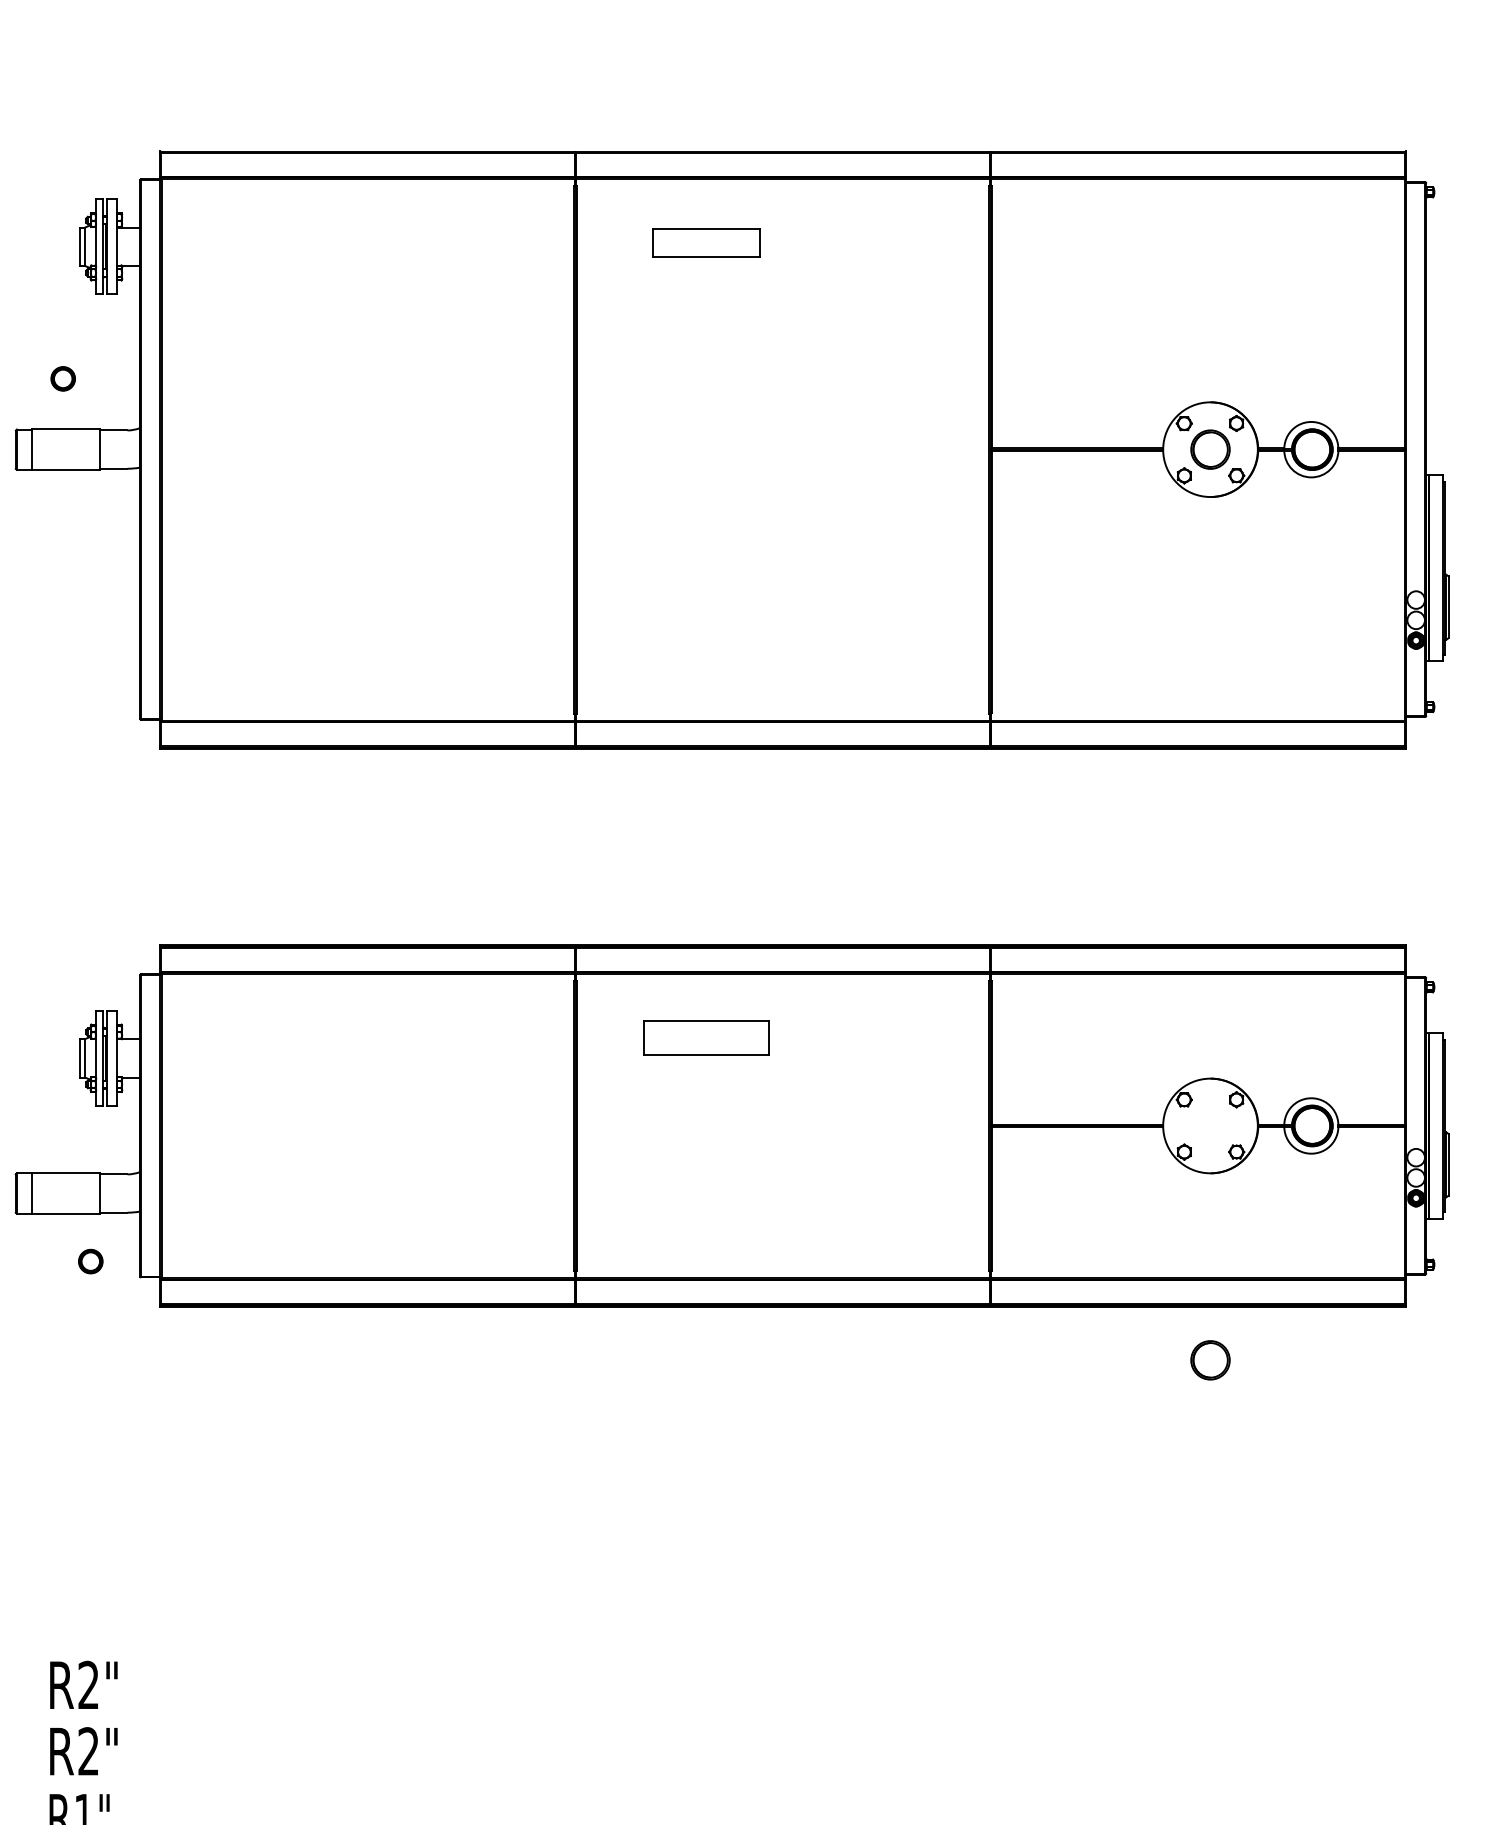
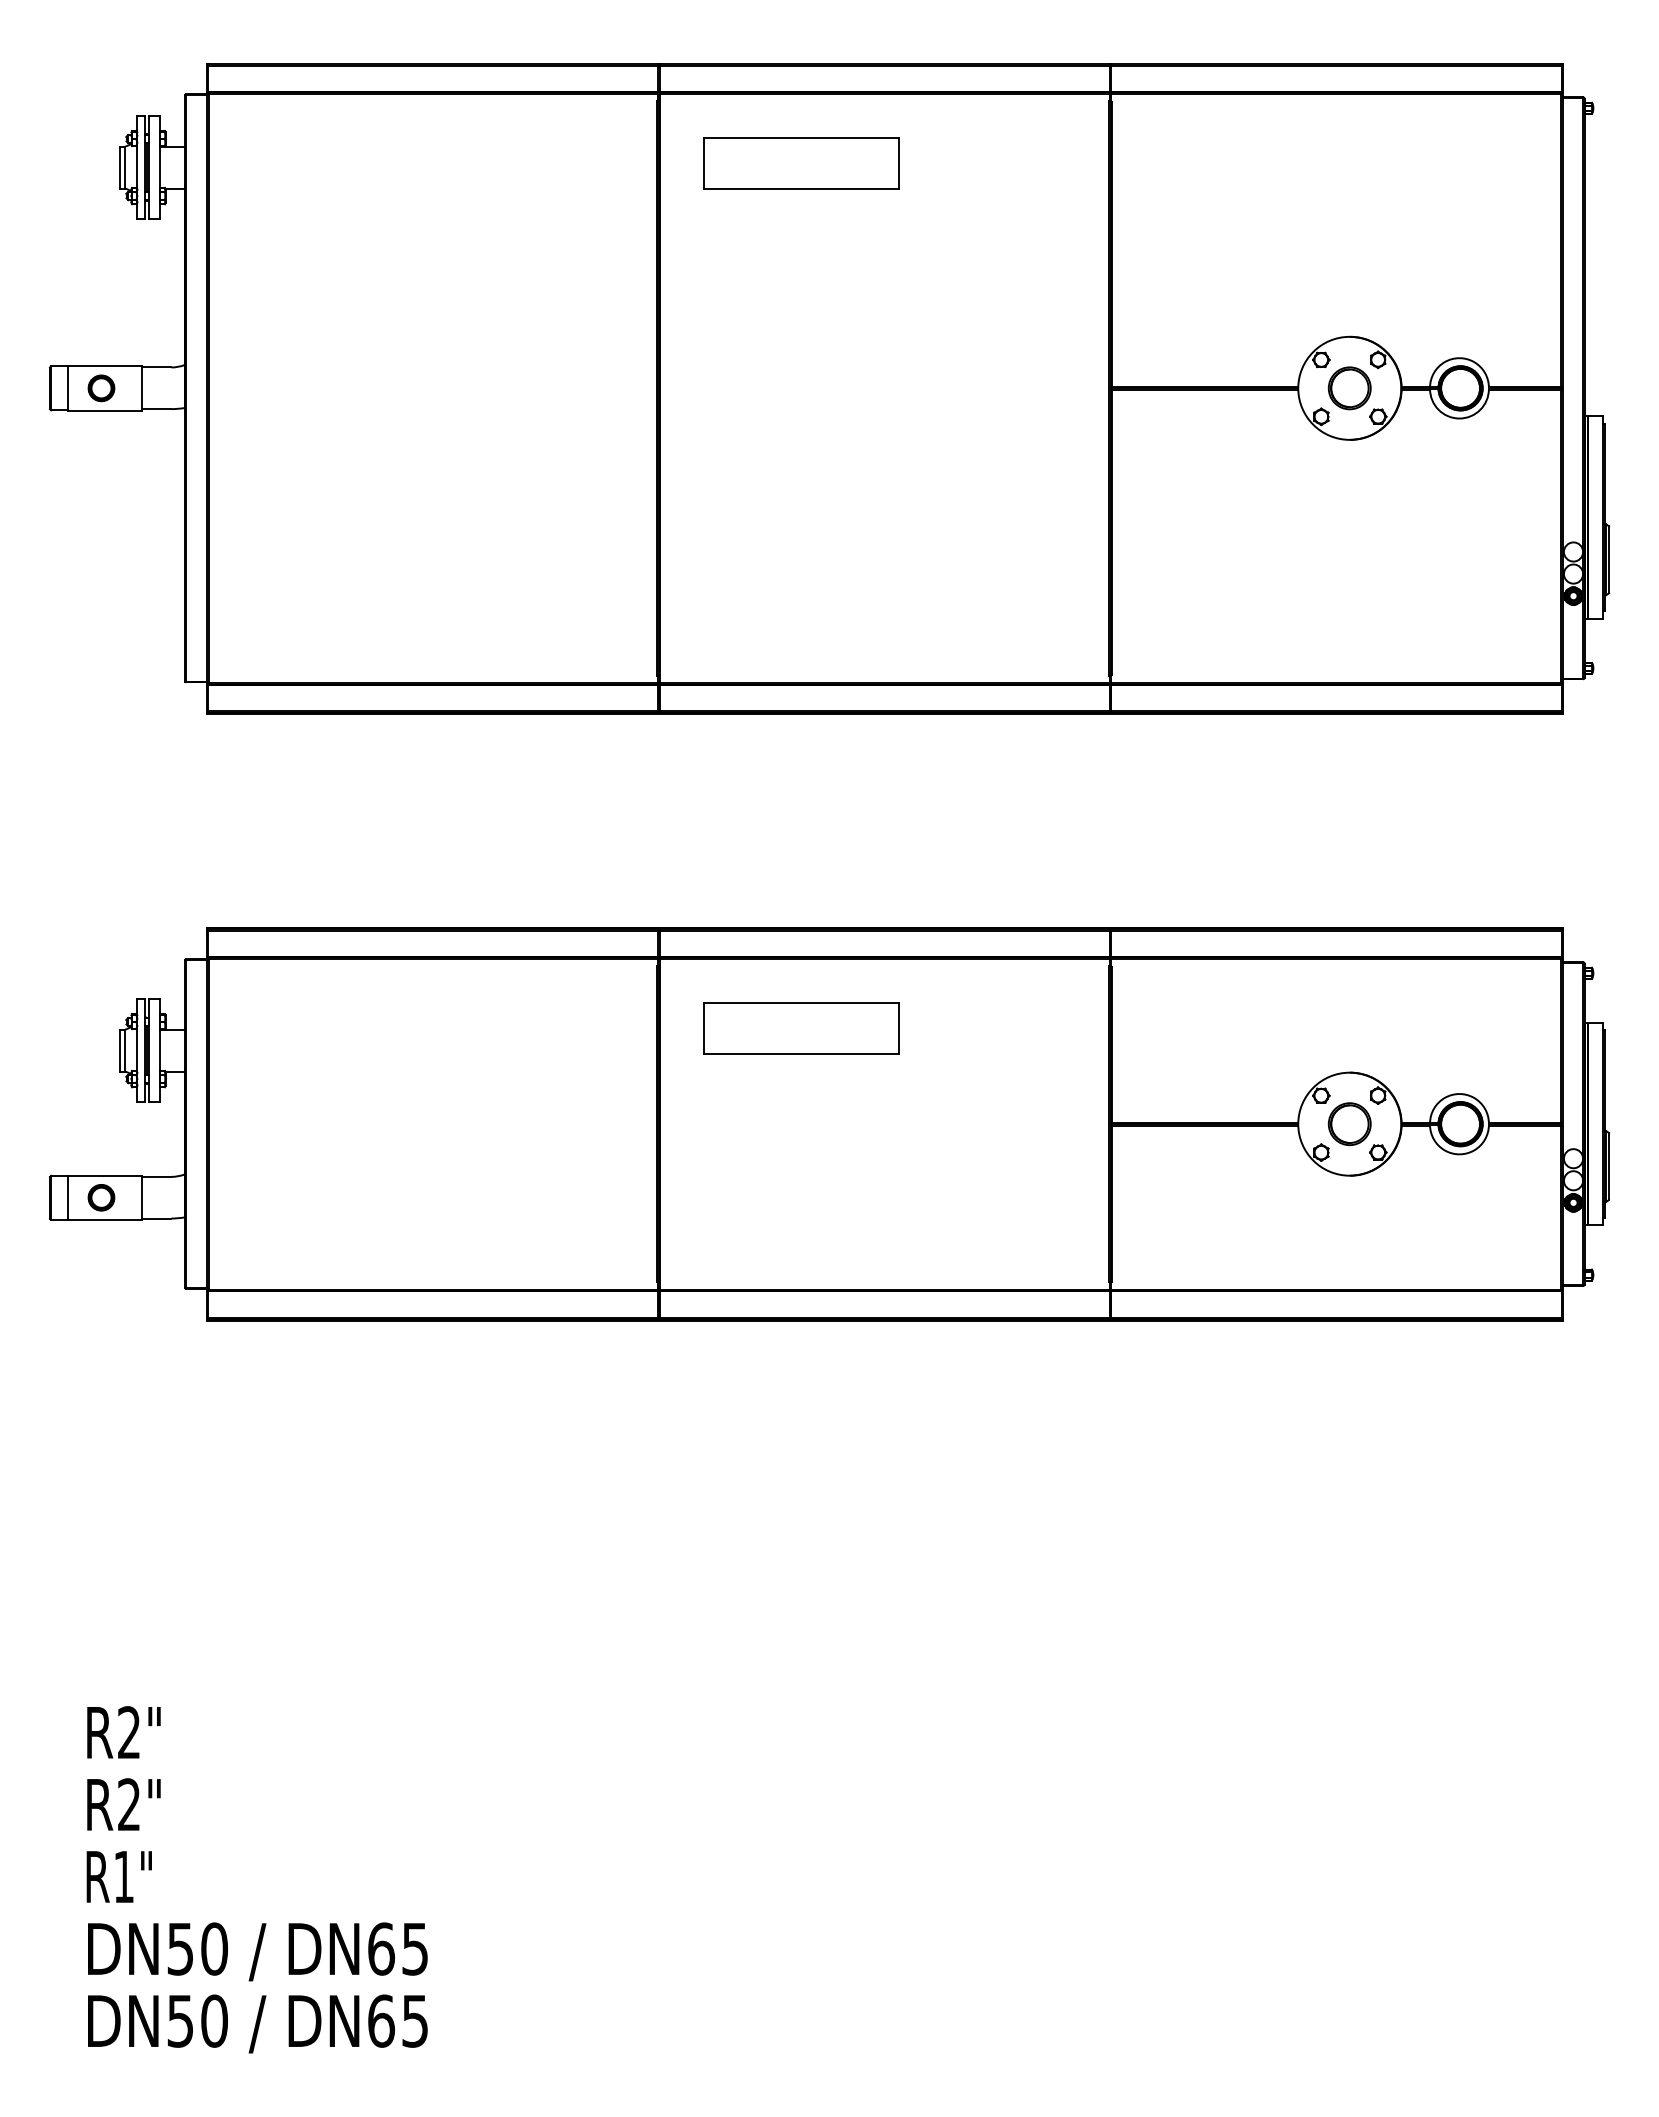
part: (706, 243) -> (801, 163), size x1.67
part: (63, 379) -> (101, 388), moved
part: (706, 1038) -> (801, 1028), size x1.43
part: (90, 1261) -> (101, 1197), moved
part: (1210, 1359) -> (1349, 1123), moved

